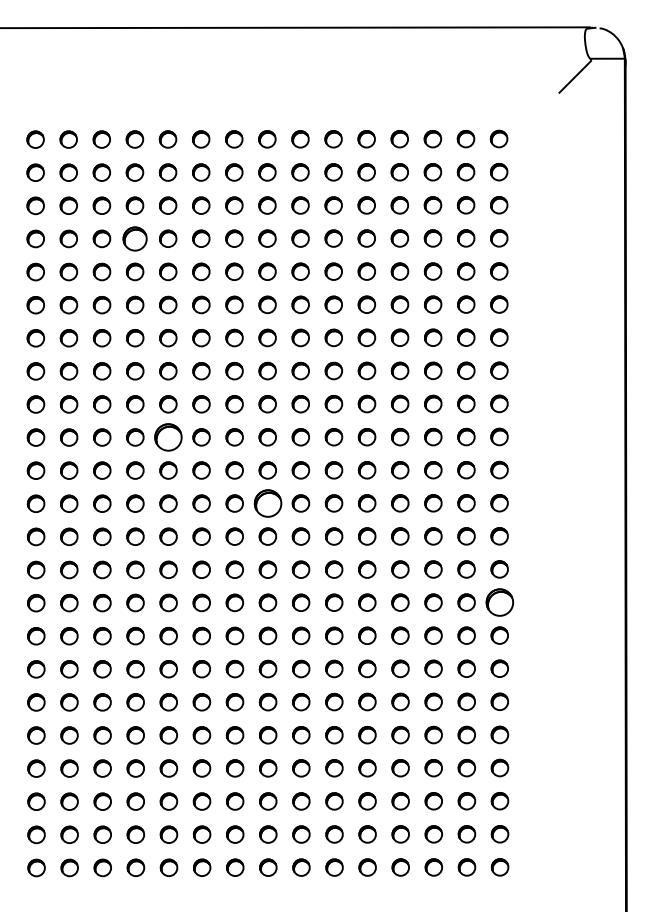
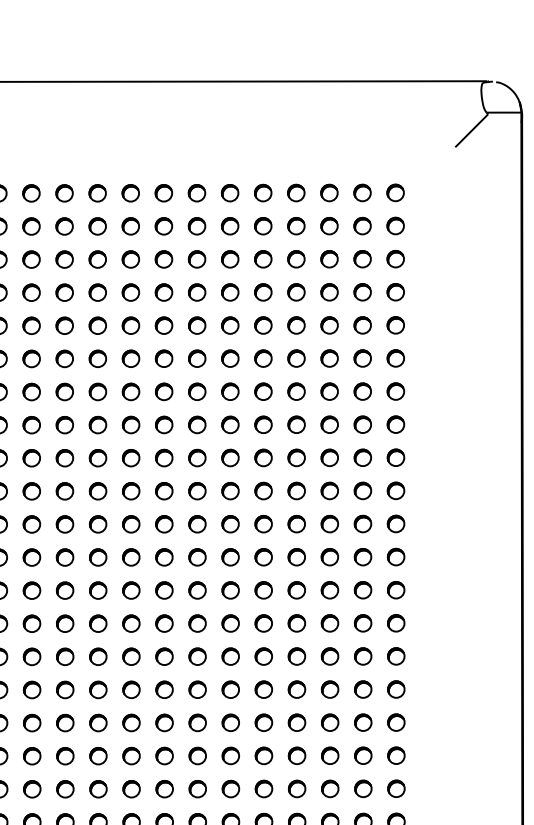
part: (134, 238) -> (31, 292), size x0.71
circle: (168, 437) -> (65, 491), size x0.62
part: (267, 503) -> (164, 557), size x0.62
circle: (499, 602) -> (396, 656), size x0.62

